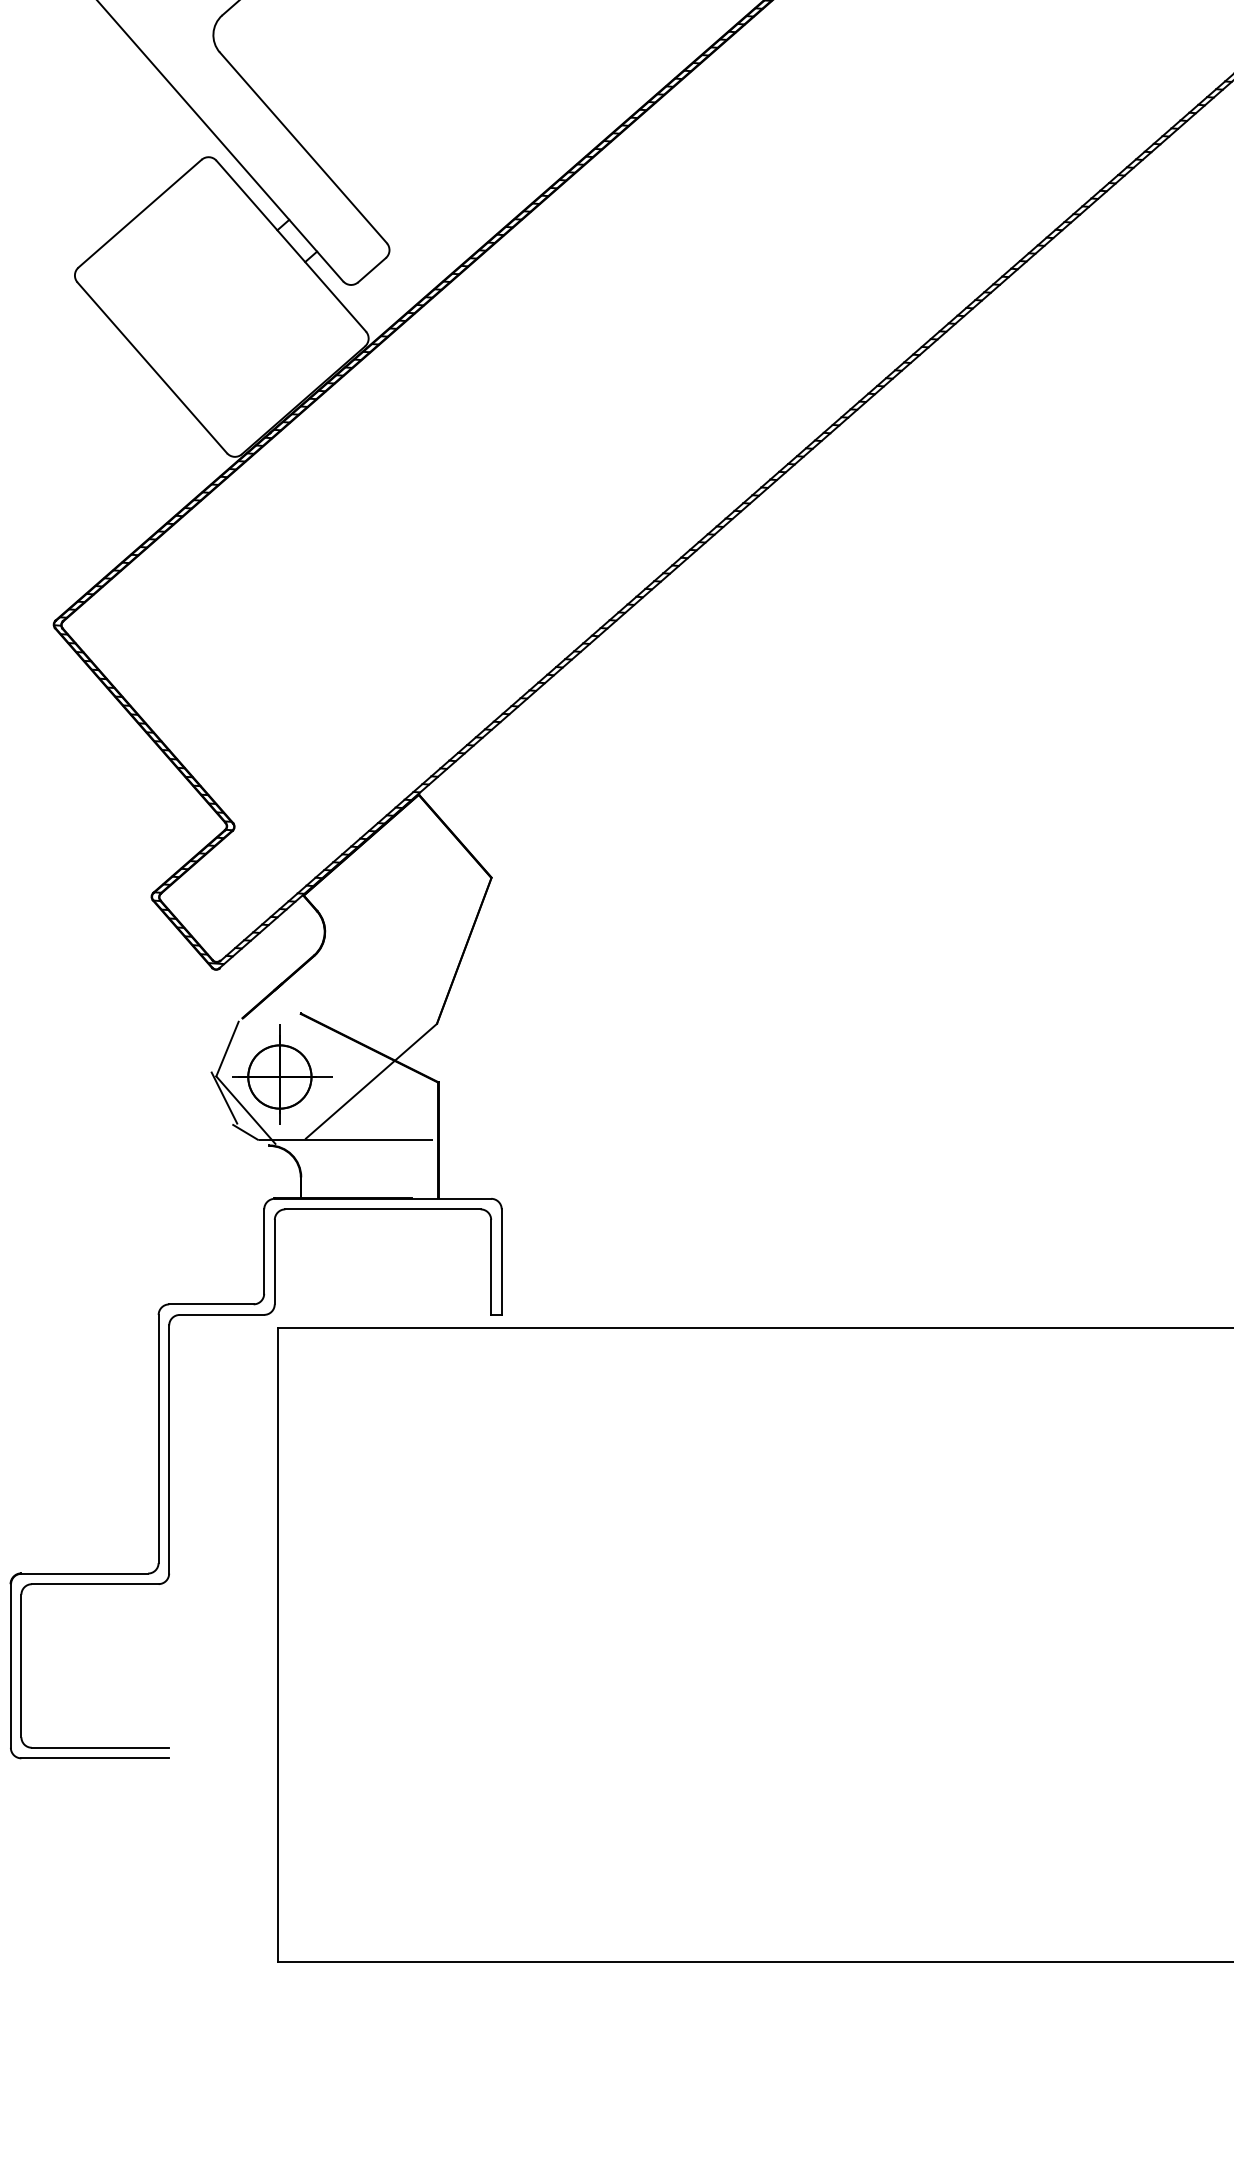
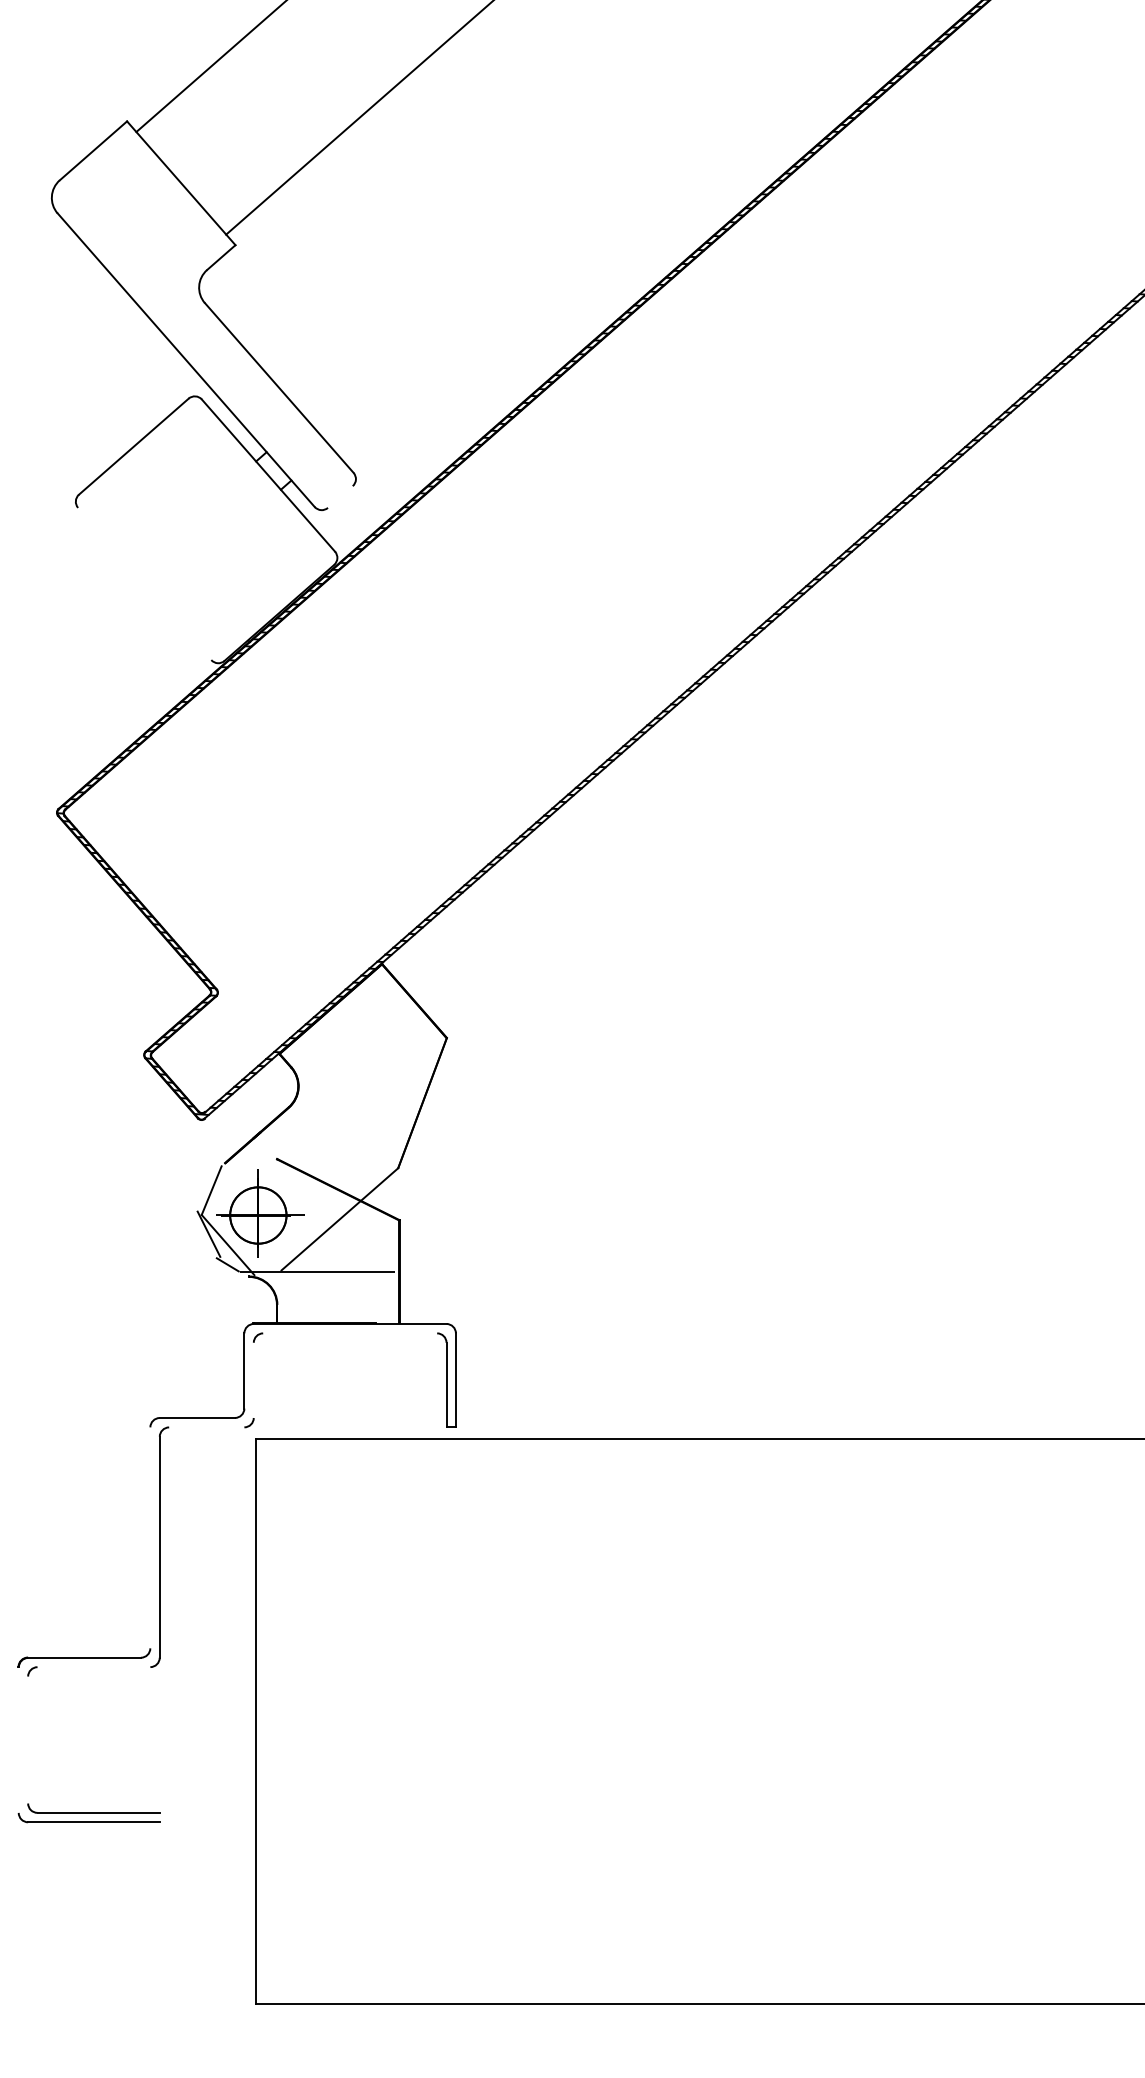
line: (372, 269) -> (340, 496), removed
line: (152, 367) -> (144, 583), removed
line: (383, 1209) -> (350, 1333), removed
line: (274, 1261) -> (253, 1379), removed
line: (221, 1315) -> (206, 1427), removed
line: (158, 1438) -> (150, 1537), removed
line: (94, 1584) -> (93, 1667), removed
line: (10, 1665) -> (18, 1739), removed
line: (21, 1665) -> (28, 1739), removed

